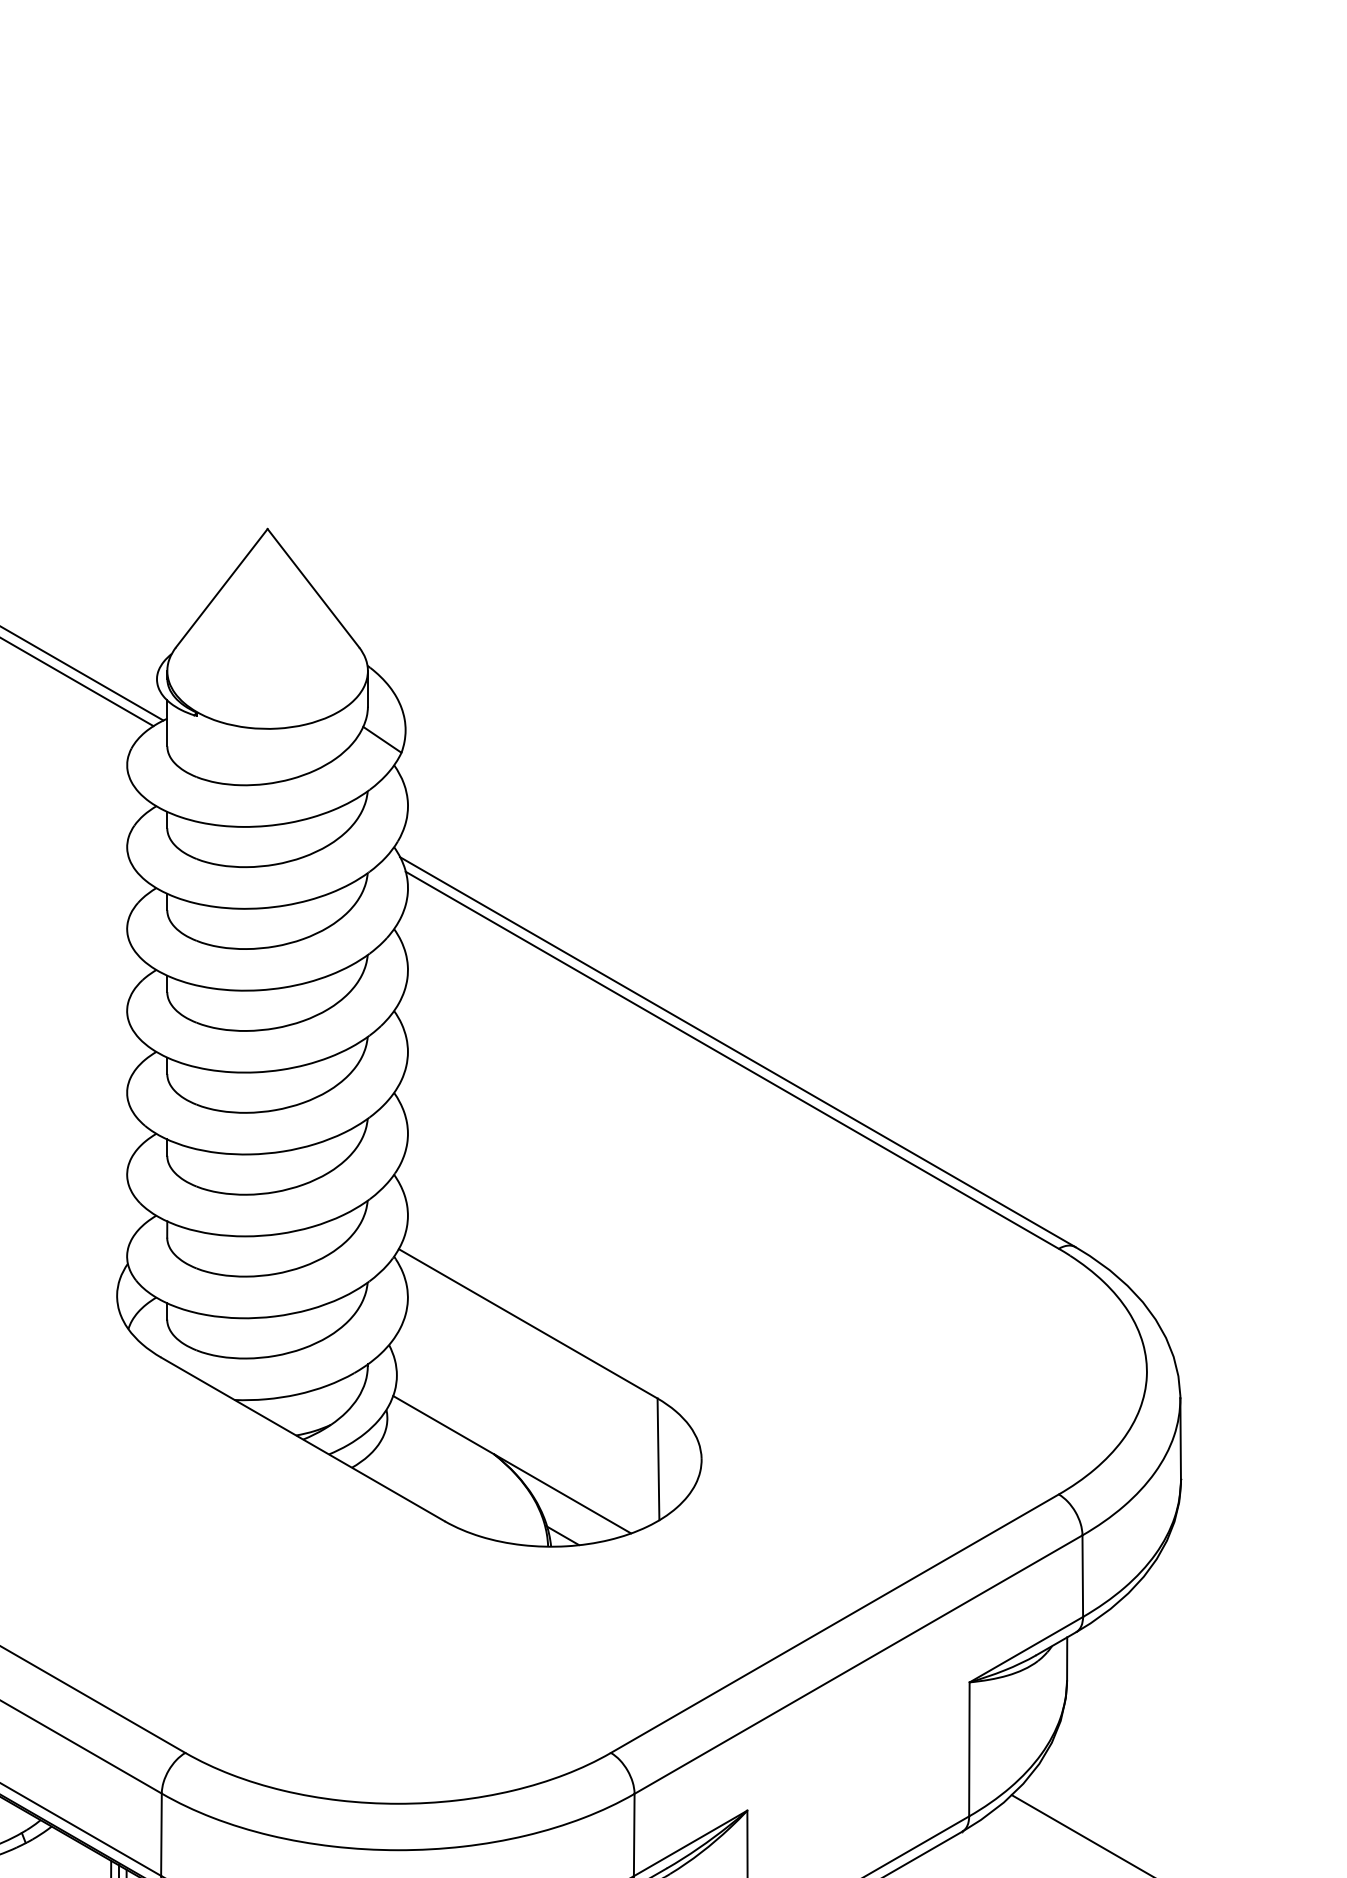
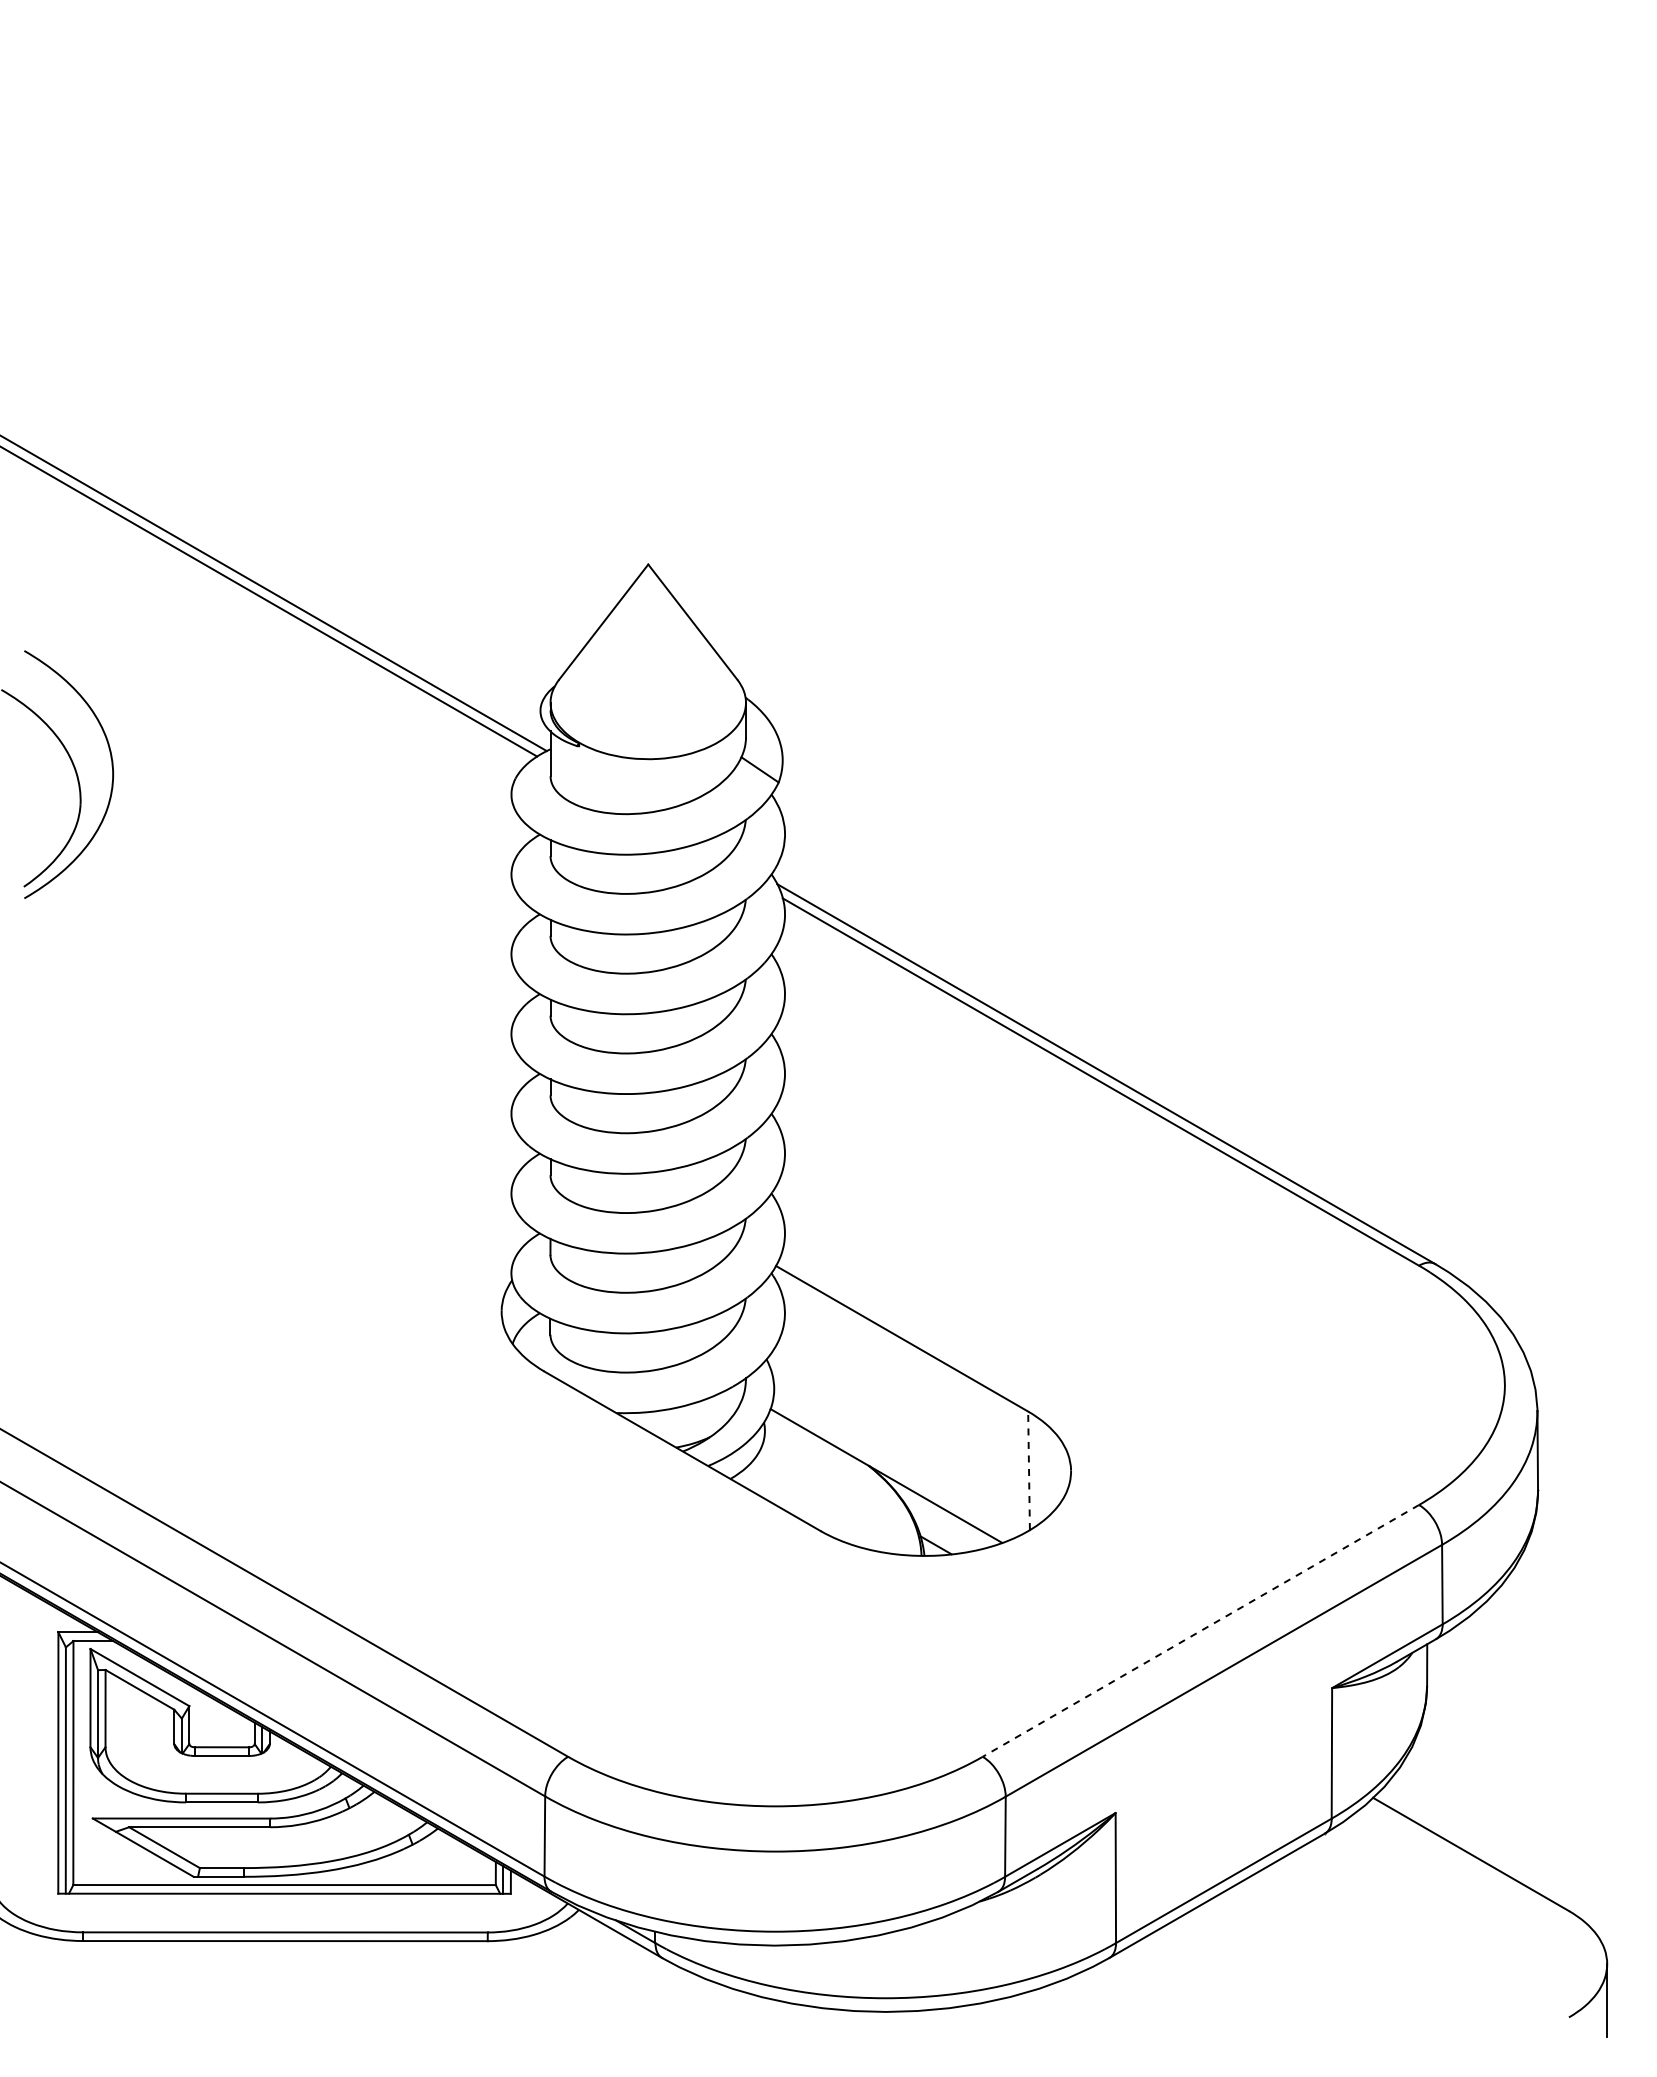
line: (658, 1459) -> (1029, 1470), solid -> dashed
line: (834, 1623) -> (1200, 1630), solid -> dashed

